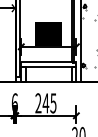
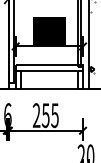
text: (45, 103) -> (45, 115), 245 -> 255

